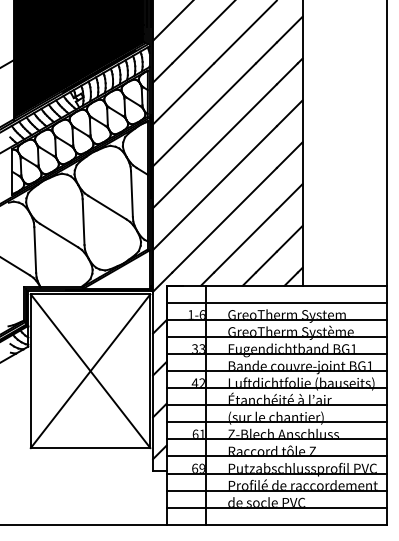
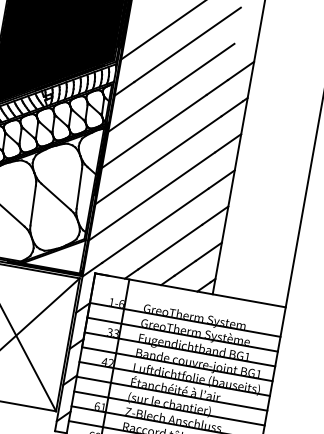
line: (276, 302) -> (187, 304), removed

